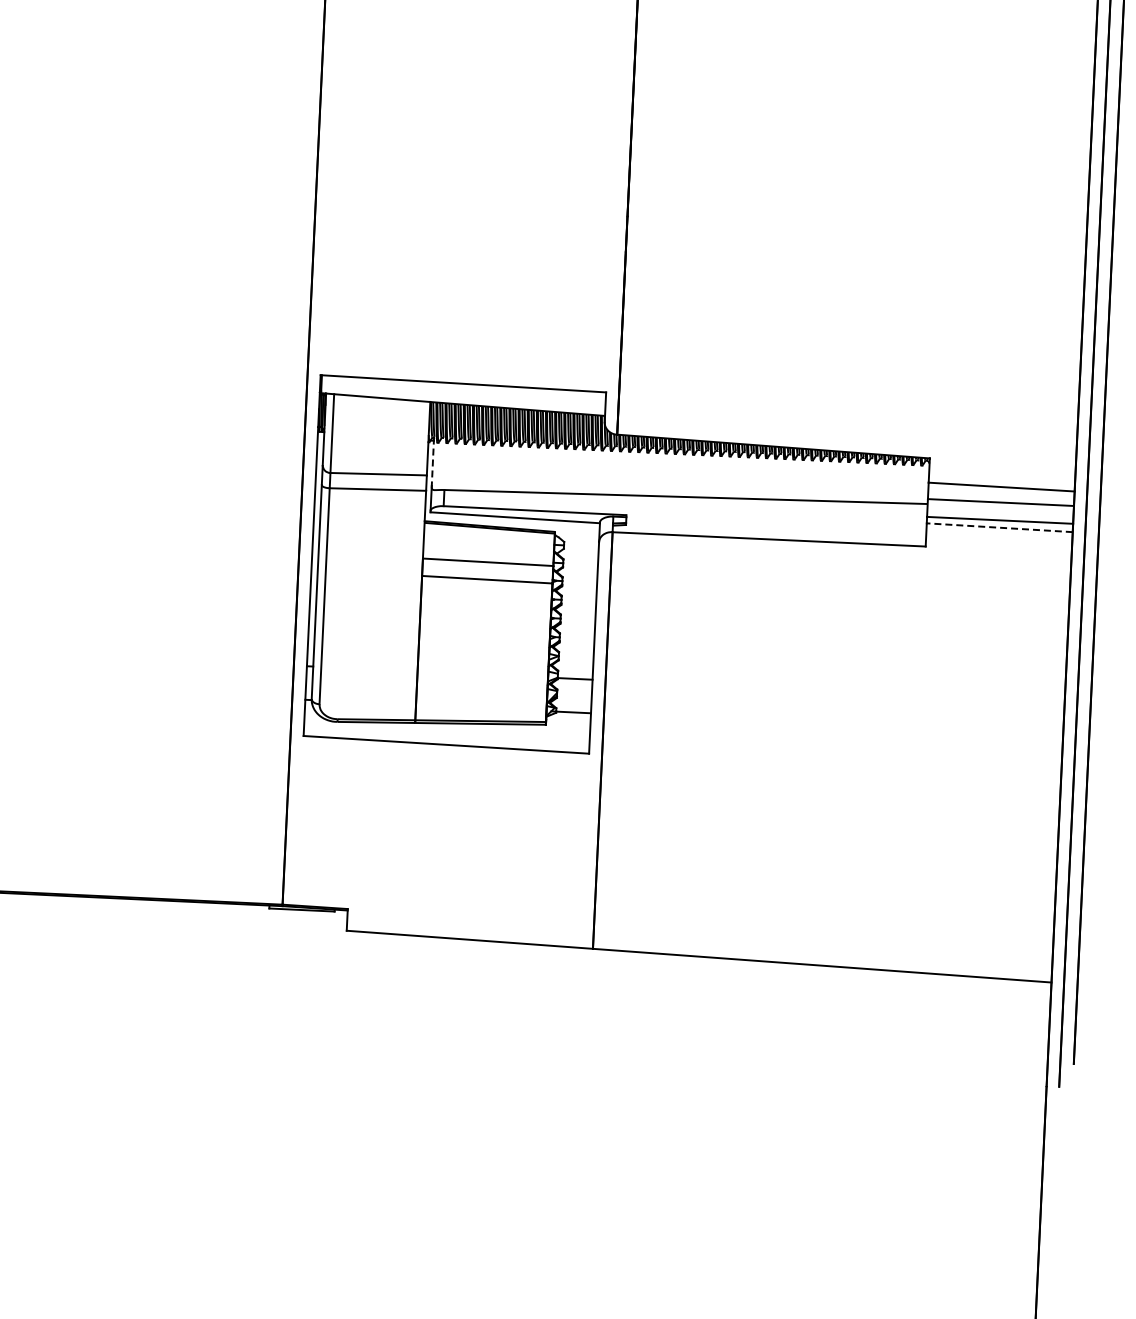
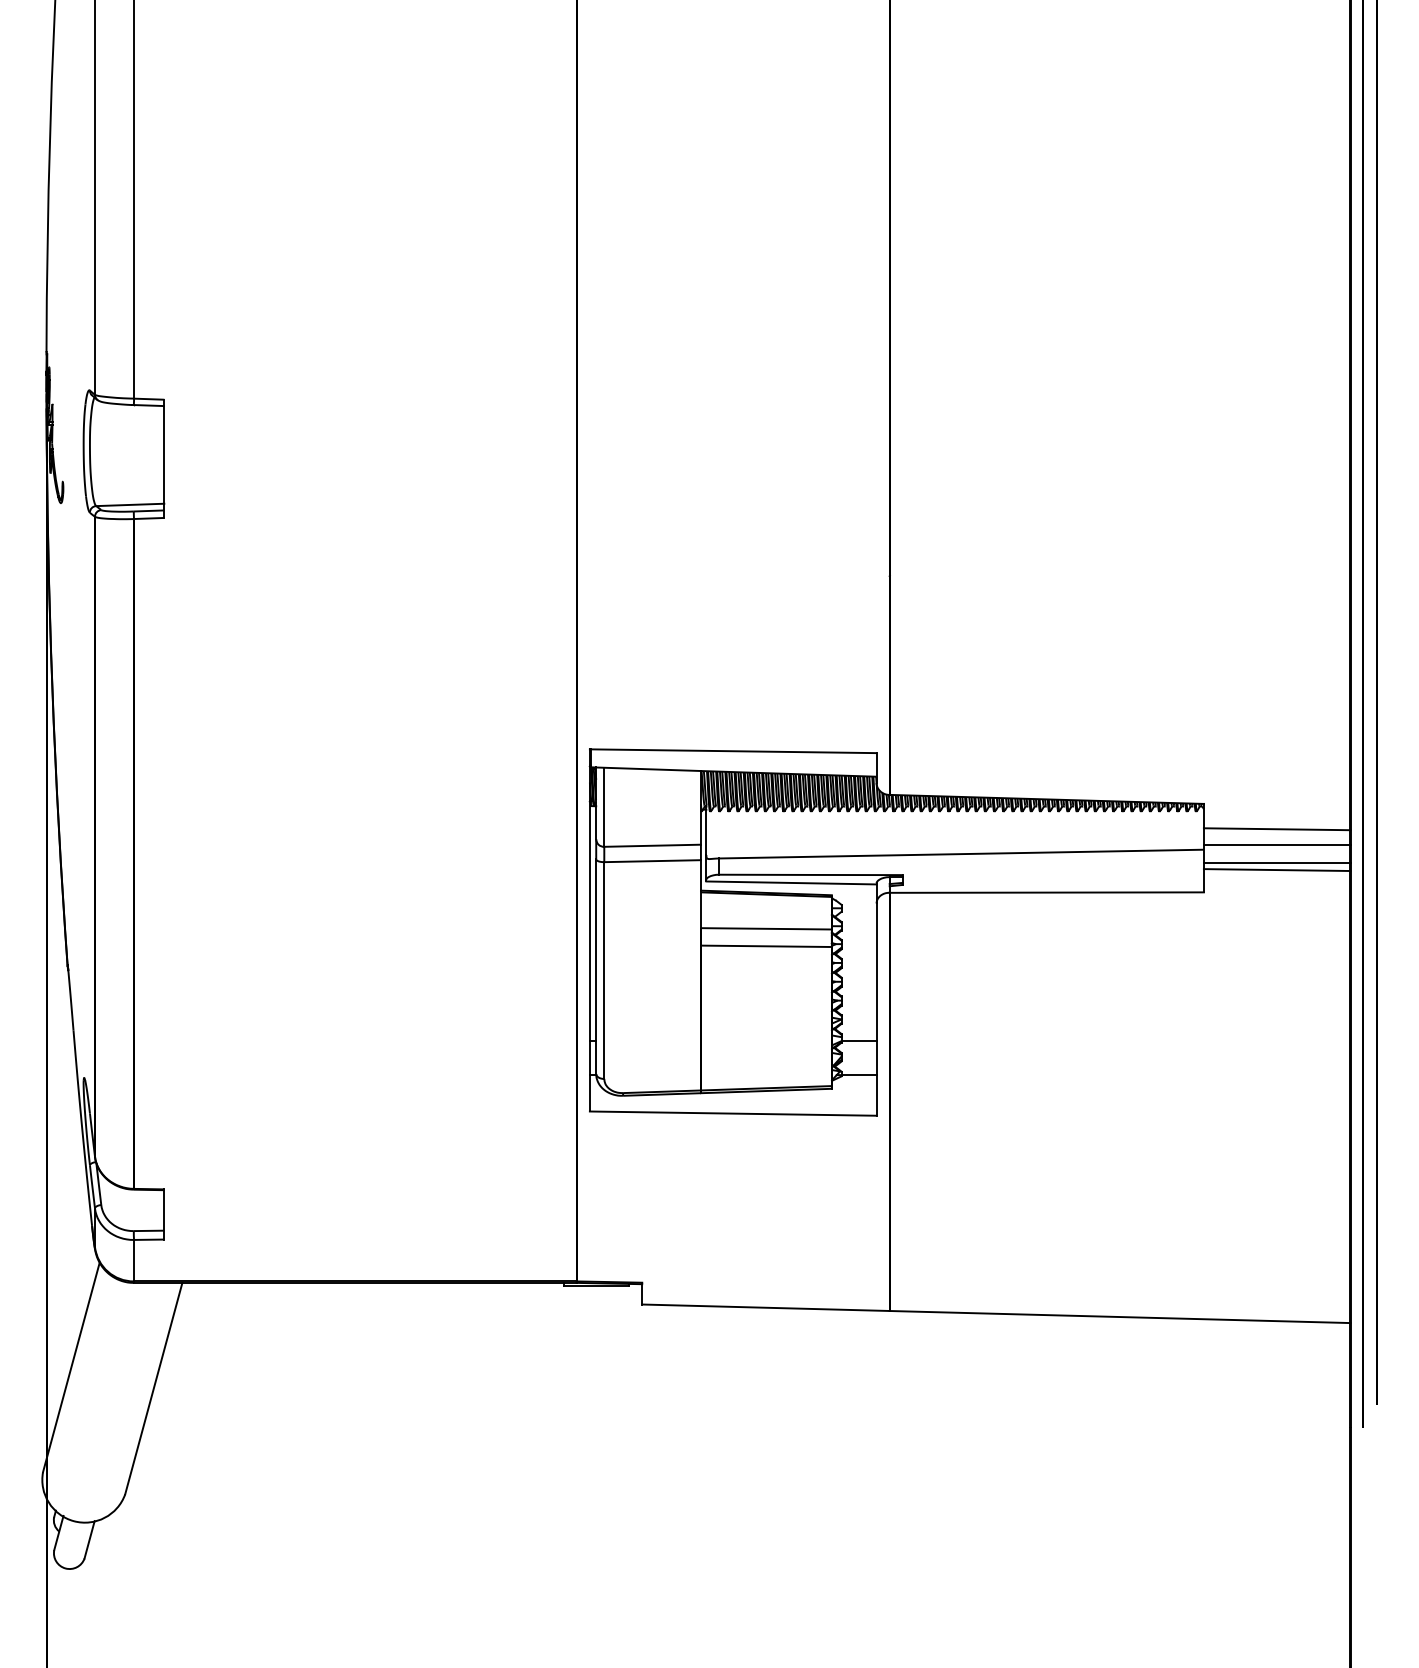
line: (433, 462) -> (706, 831), dashed -> solid
line: (999, 528) -> (1276, 870), dashed -> solid

